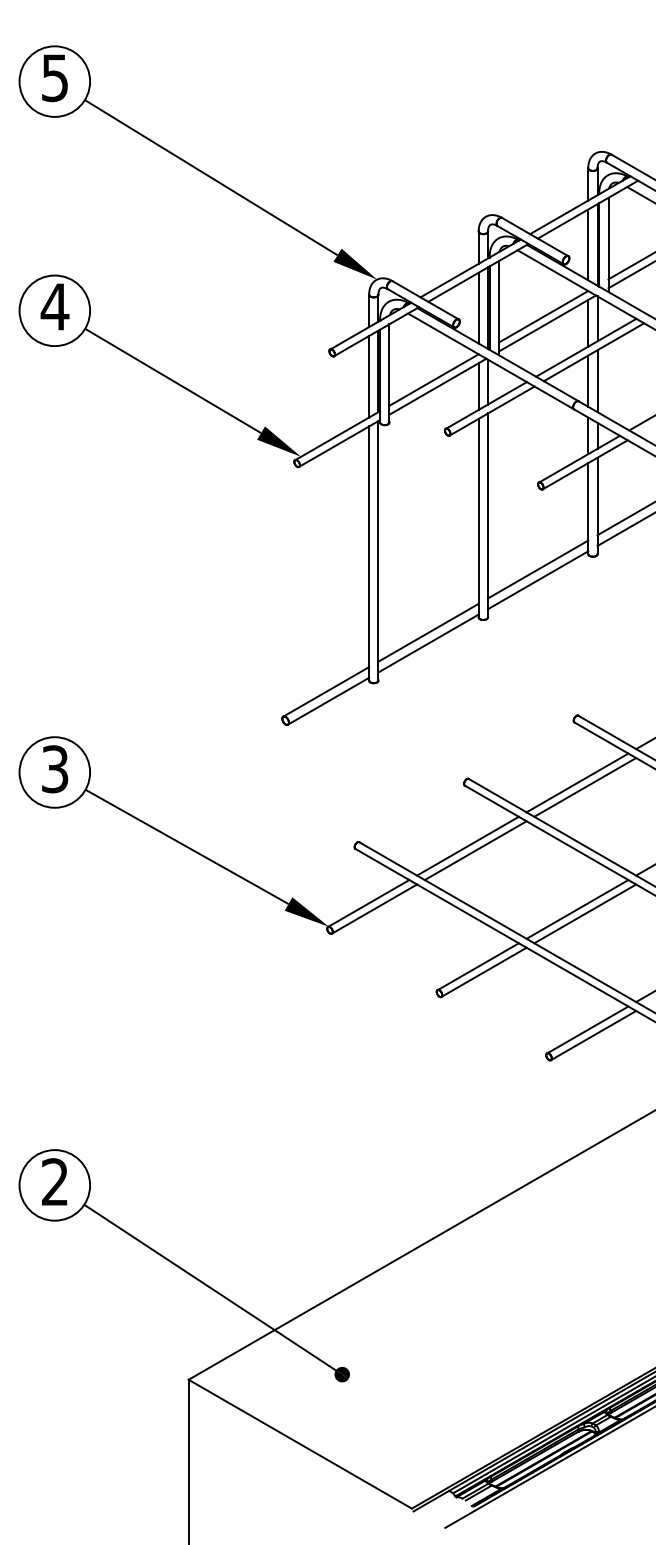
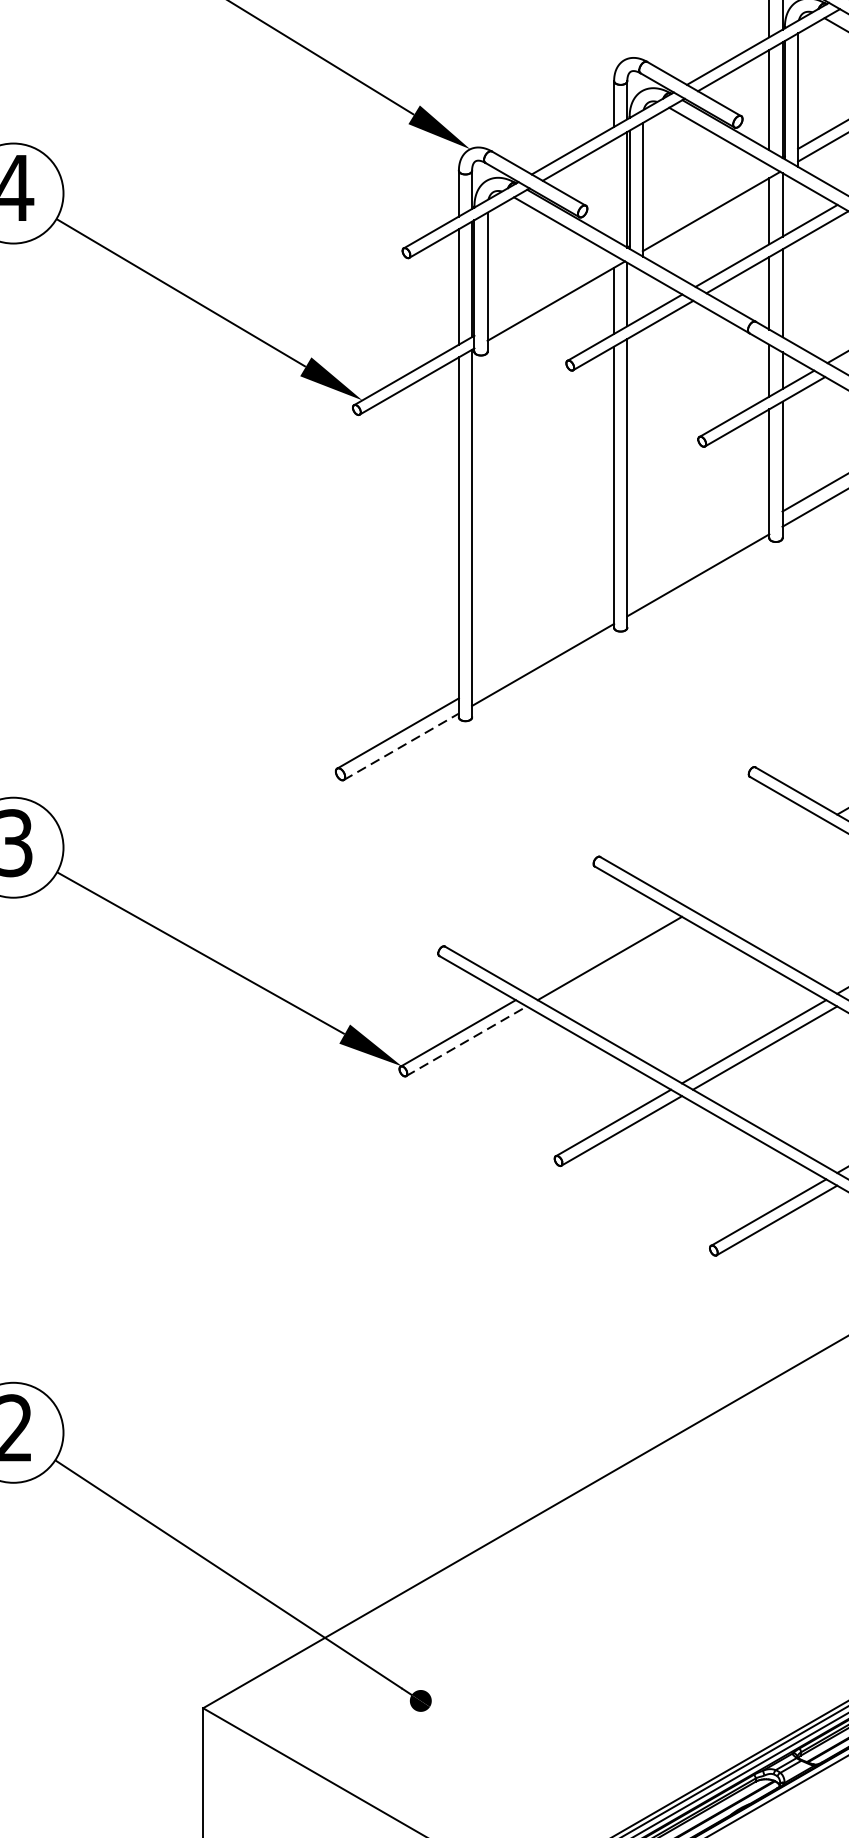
line: (478, 307) -> (613, 188), removed
line: (543, 316) -> (705, 201), removed
line: (433, 379) -> (550, 290), removed
line: (538, 569) -> (698, 560), removed
line: (428, 632) -> (542, 649), removed
line: (328, 701) -> (401, 747), solid -> dashed
line: (577, 782) -> (754, 861), removed
line: (585, 787) -> (765, 868), removed
line: (467, 845) -> (598, 951), removed
line: (374, 908) -> (466, 1040), solid -> dashed

